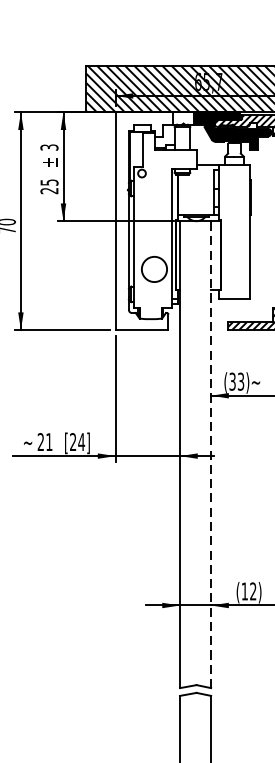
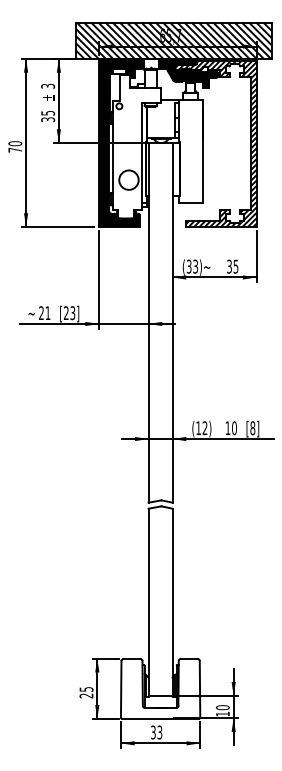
text: (50, 190) -> (48, 119), 25 -> 35
fill: (144, 220) -> (121, 142), added
text: (81, 442) -> (72, 313), [24] -> [23]
line: (210, 454) -> (172, 322), dashed -> solid

